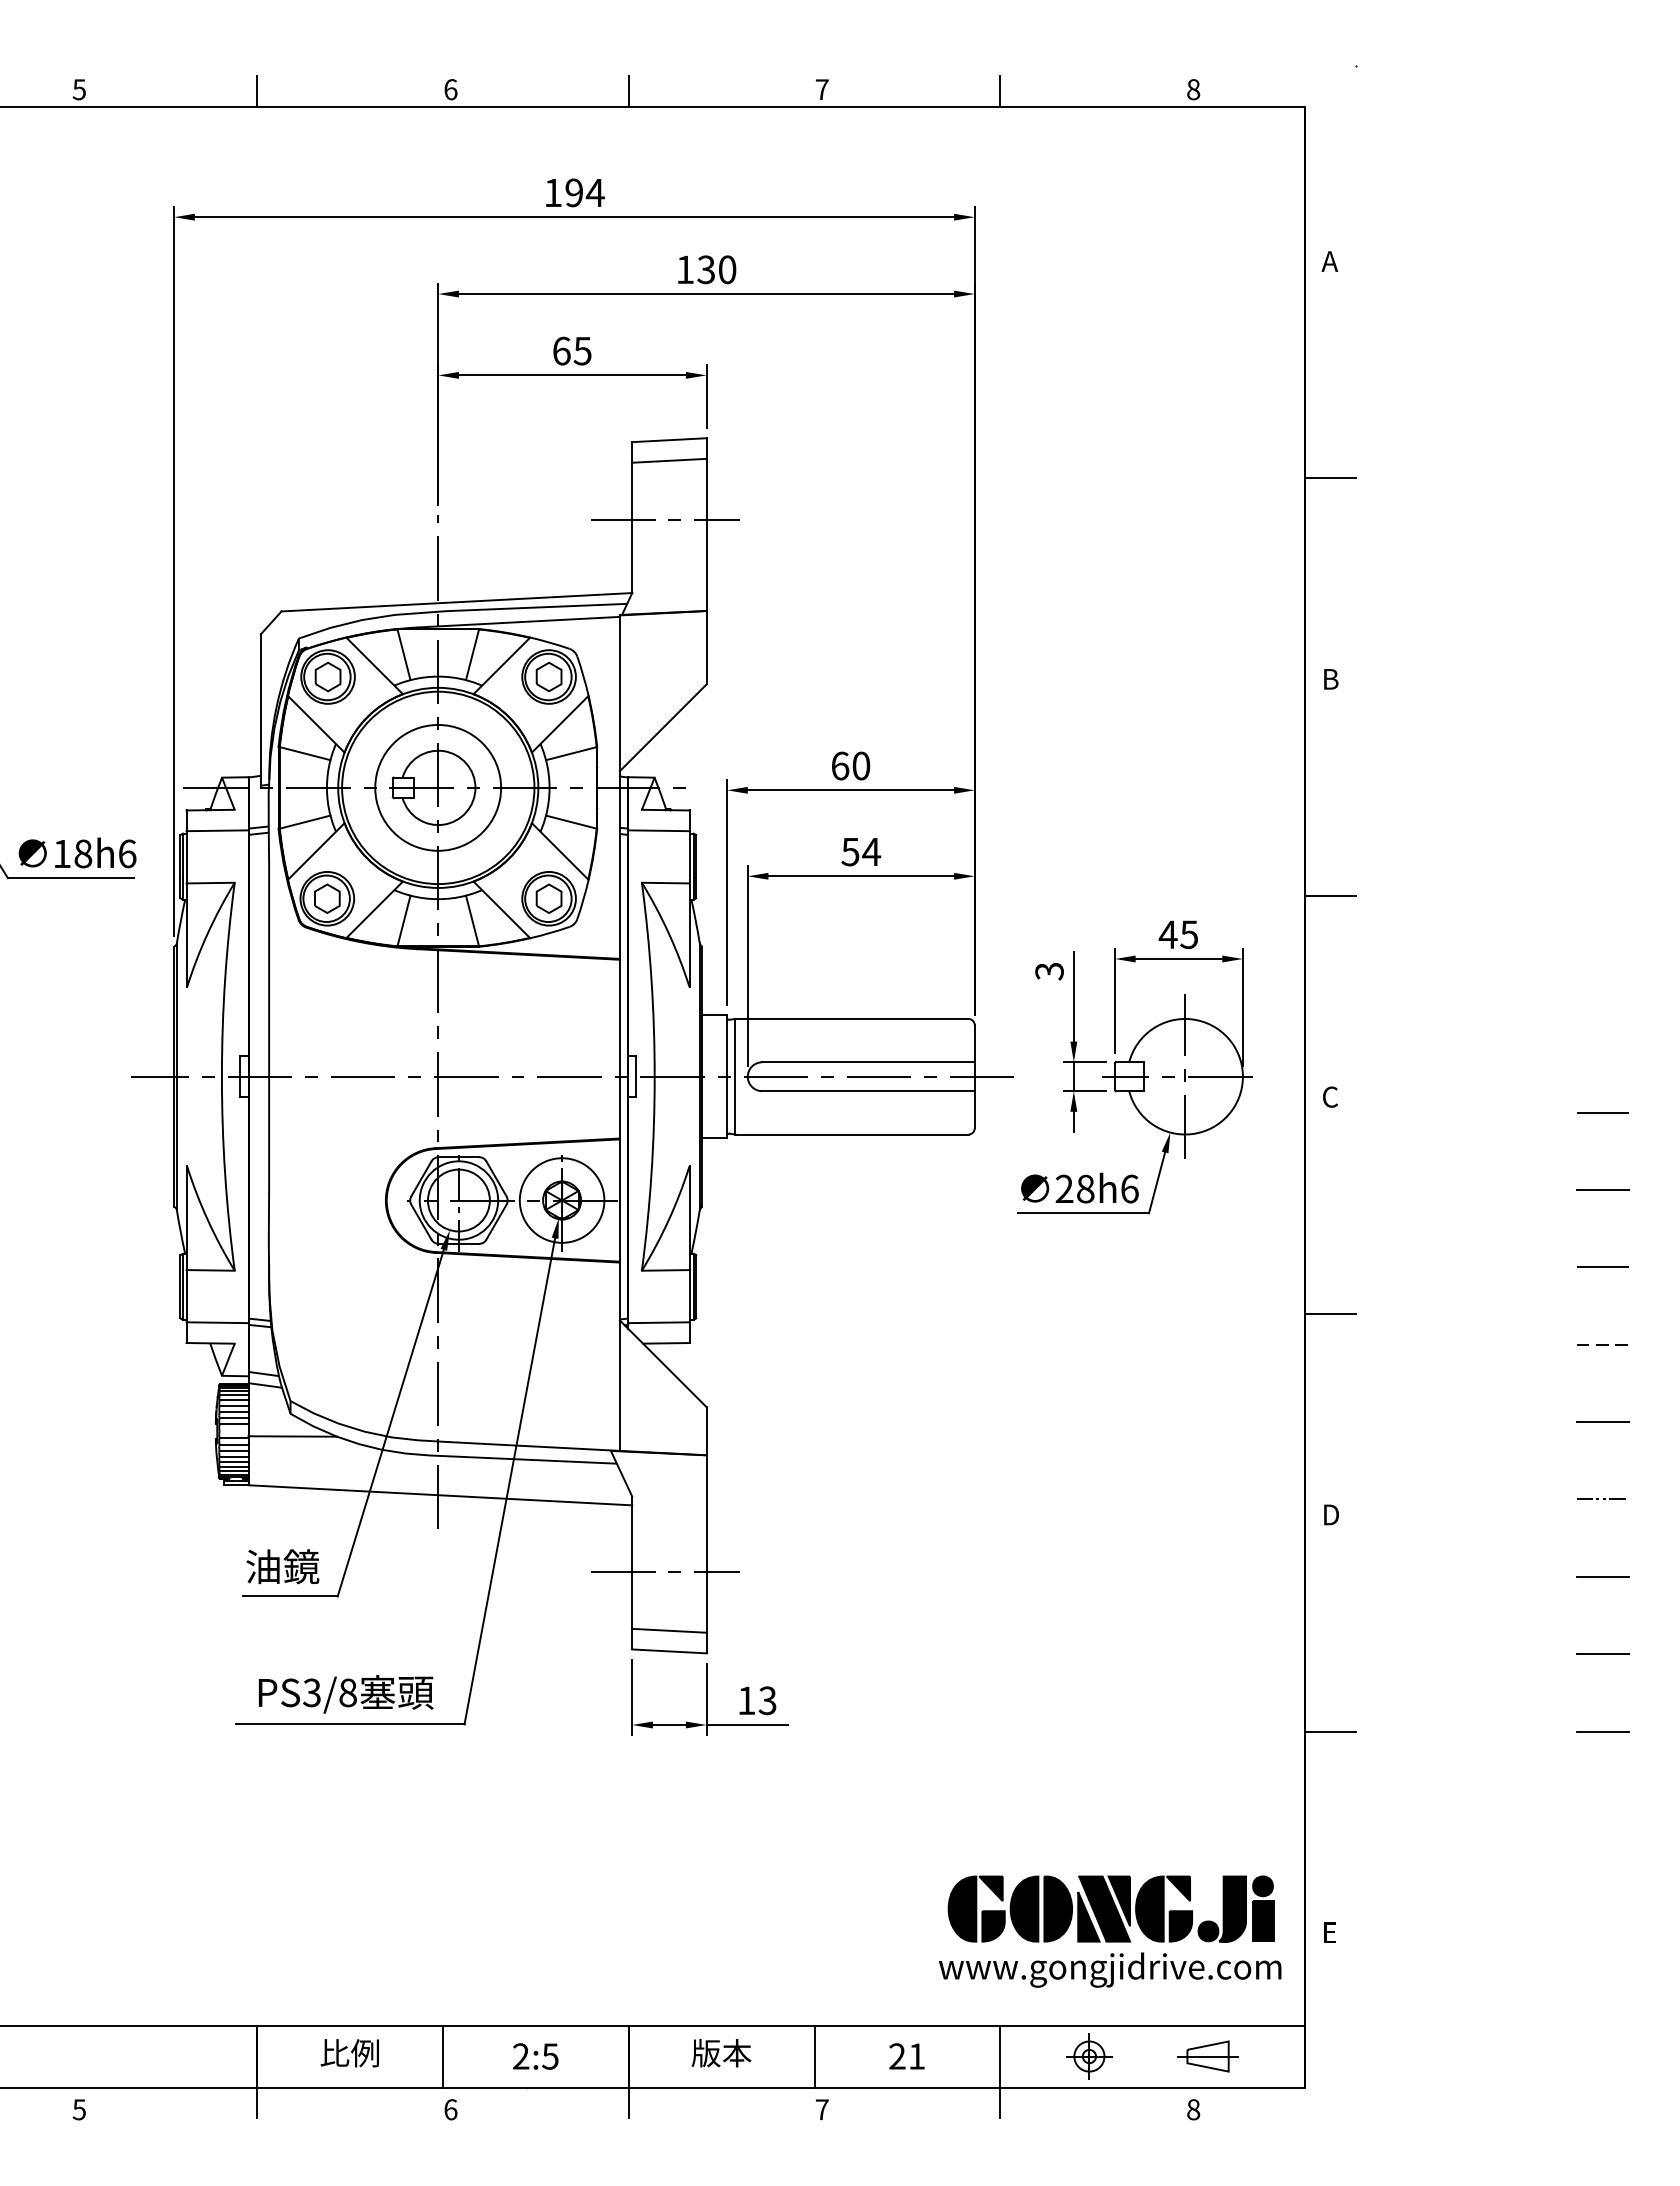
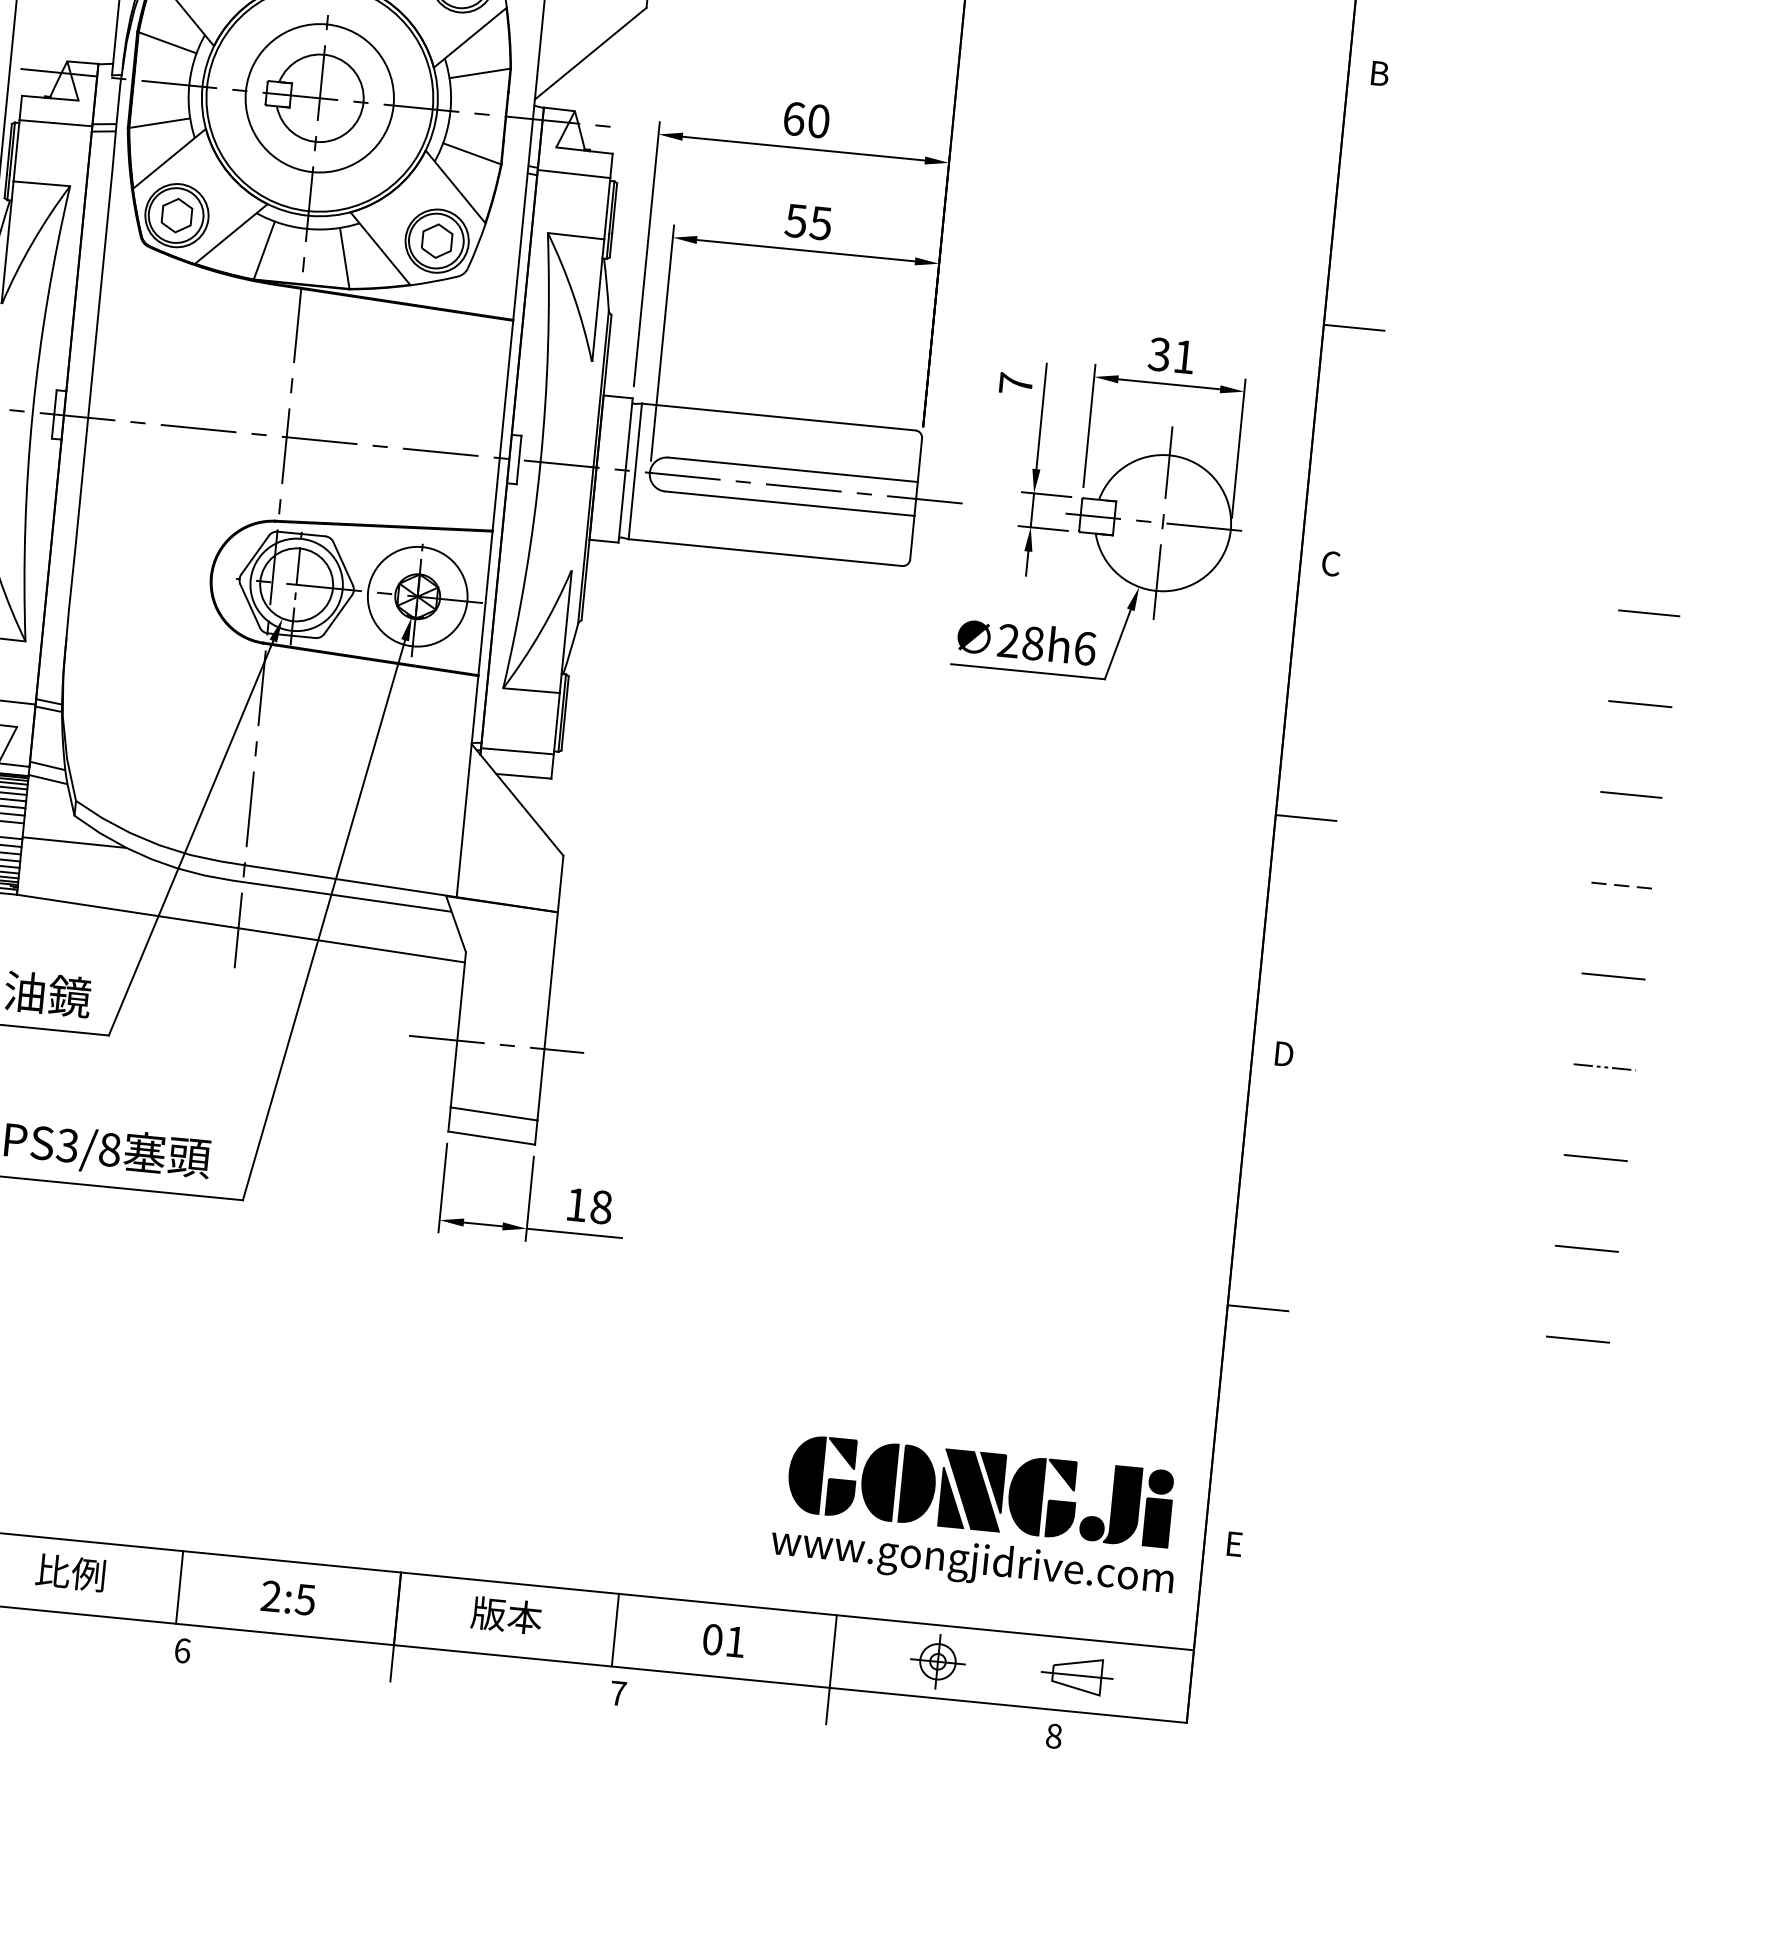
text: (871, 852) -> (820, 223), 54 -> 55
text: (1177, 934) -> (1170, 355), 45 -> 31
text: (1049, 971) -> (1015, 384), 3 -> 7
text: (767, 1700) -> (601, 1207), 13 -> 18
text: (897, 2056) -> (712, 1639), 21 -> 01

